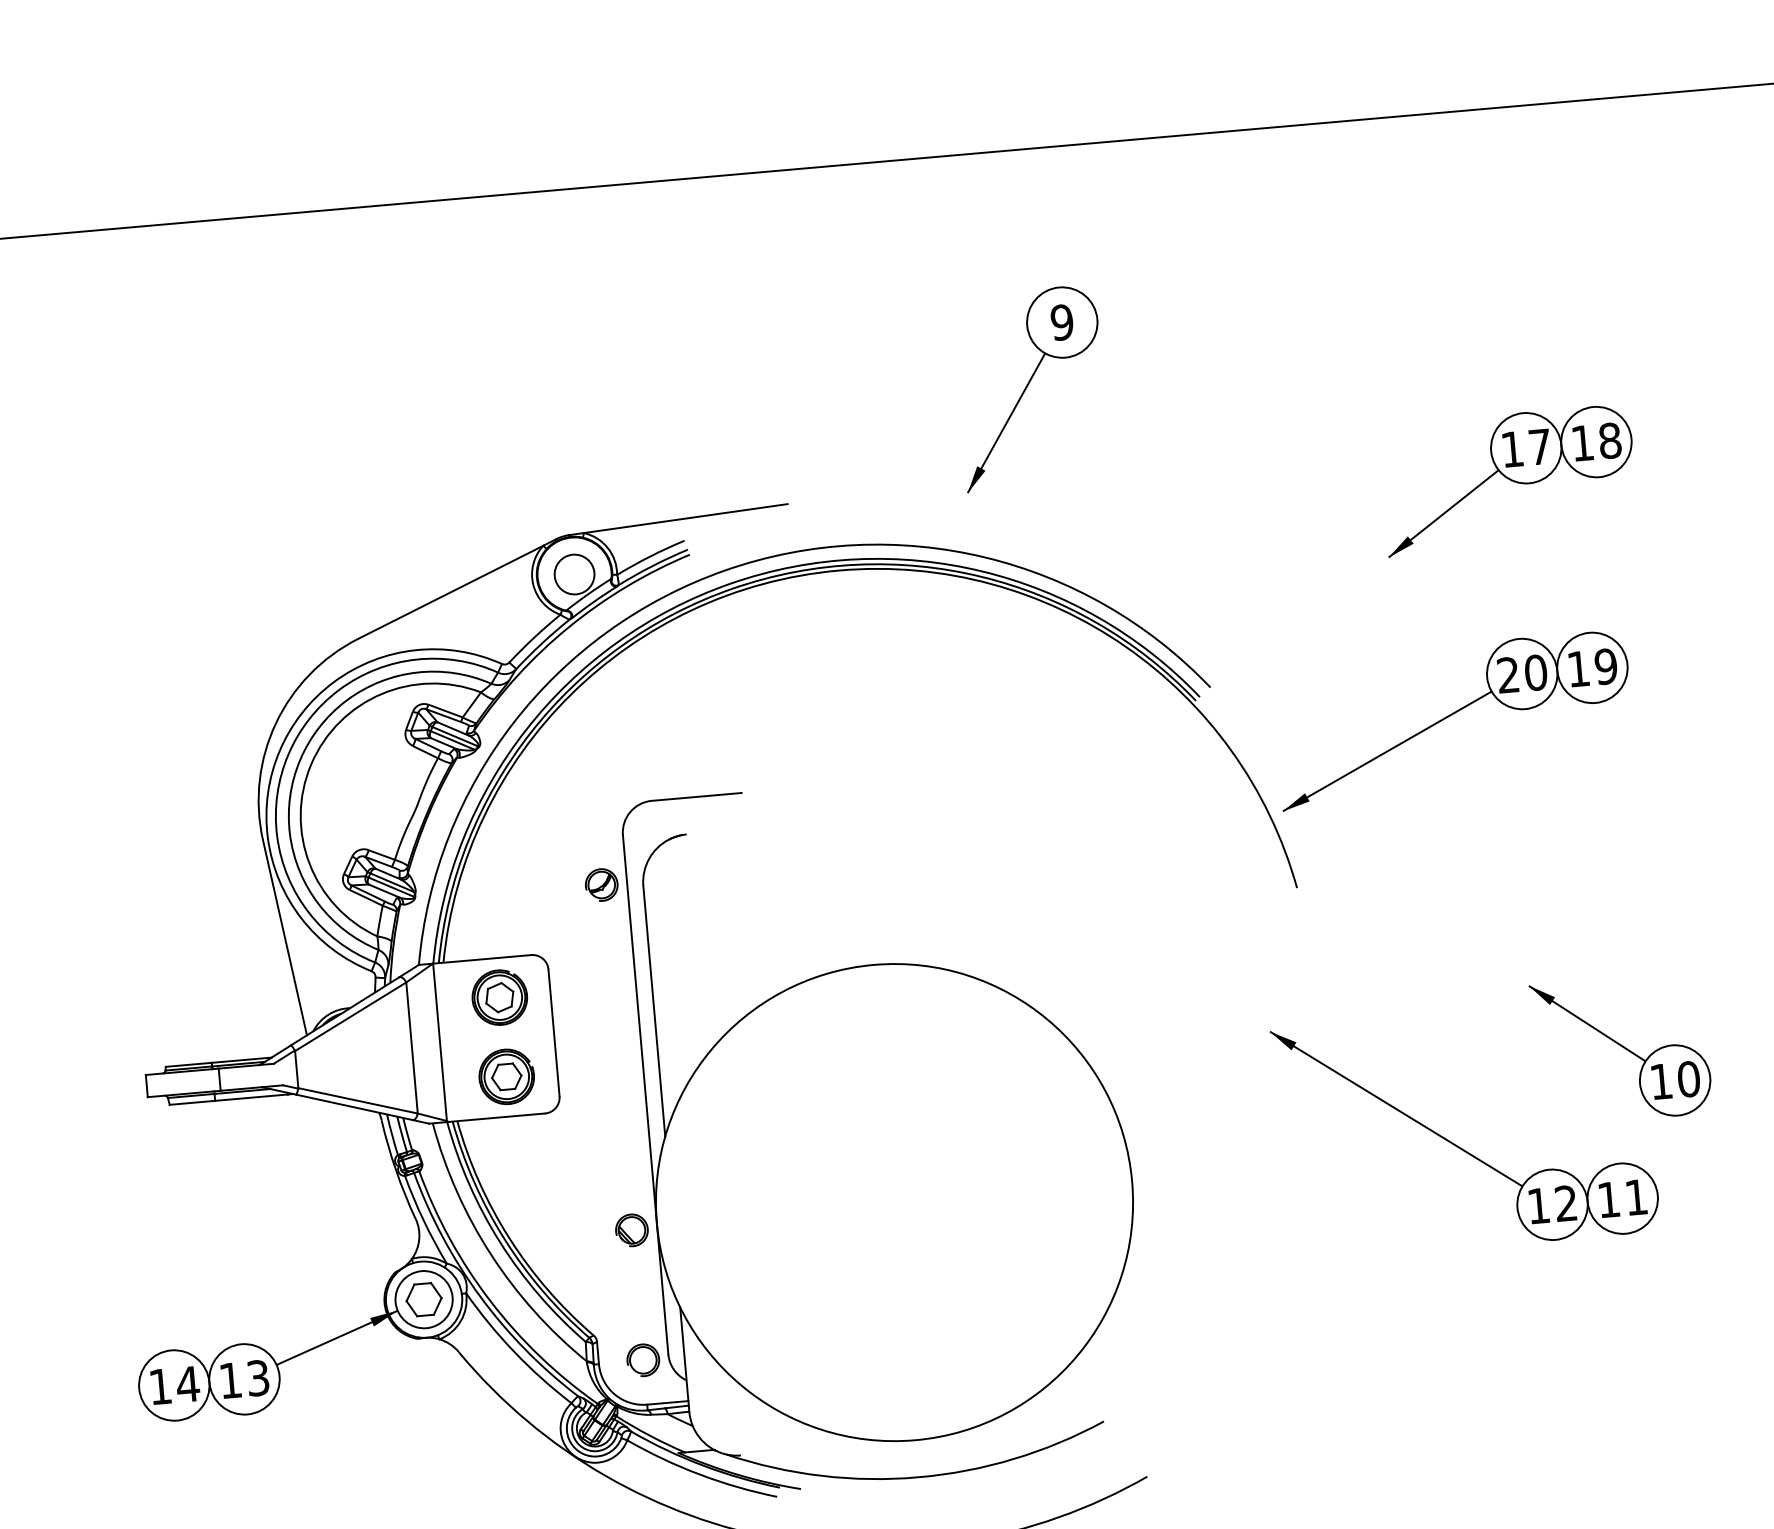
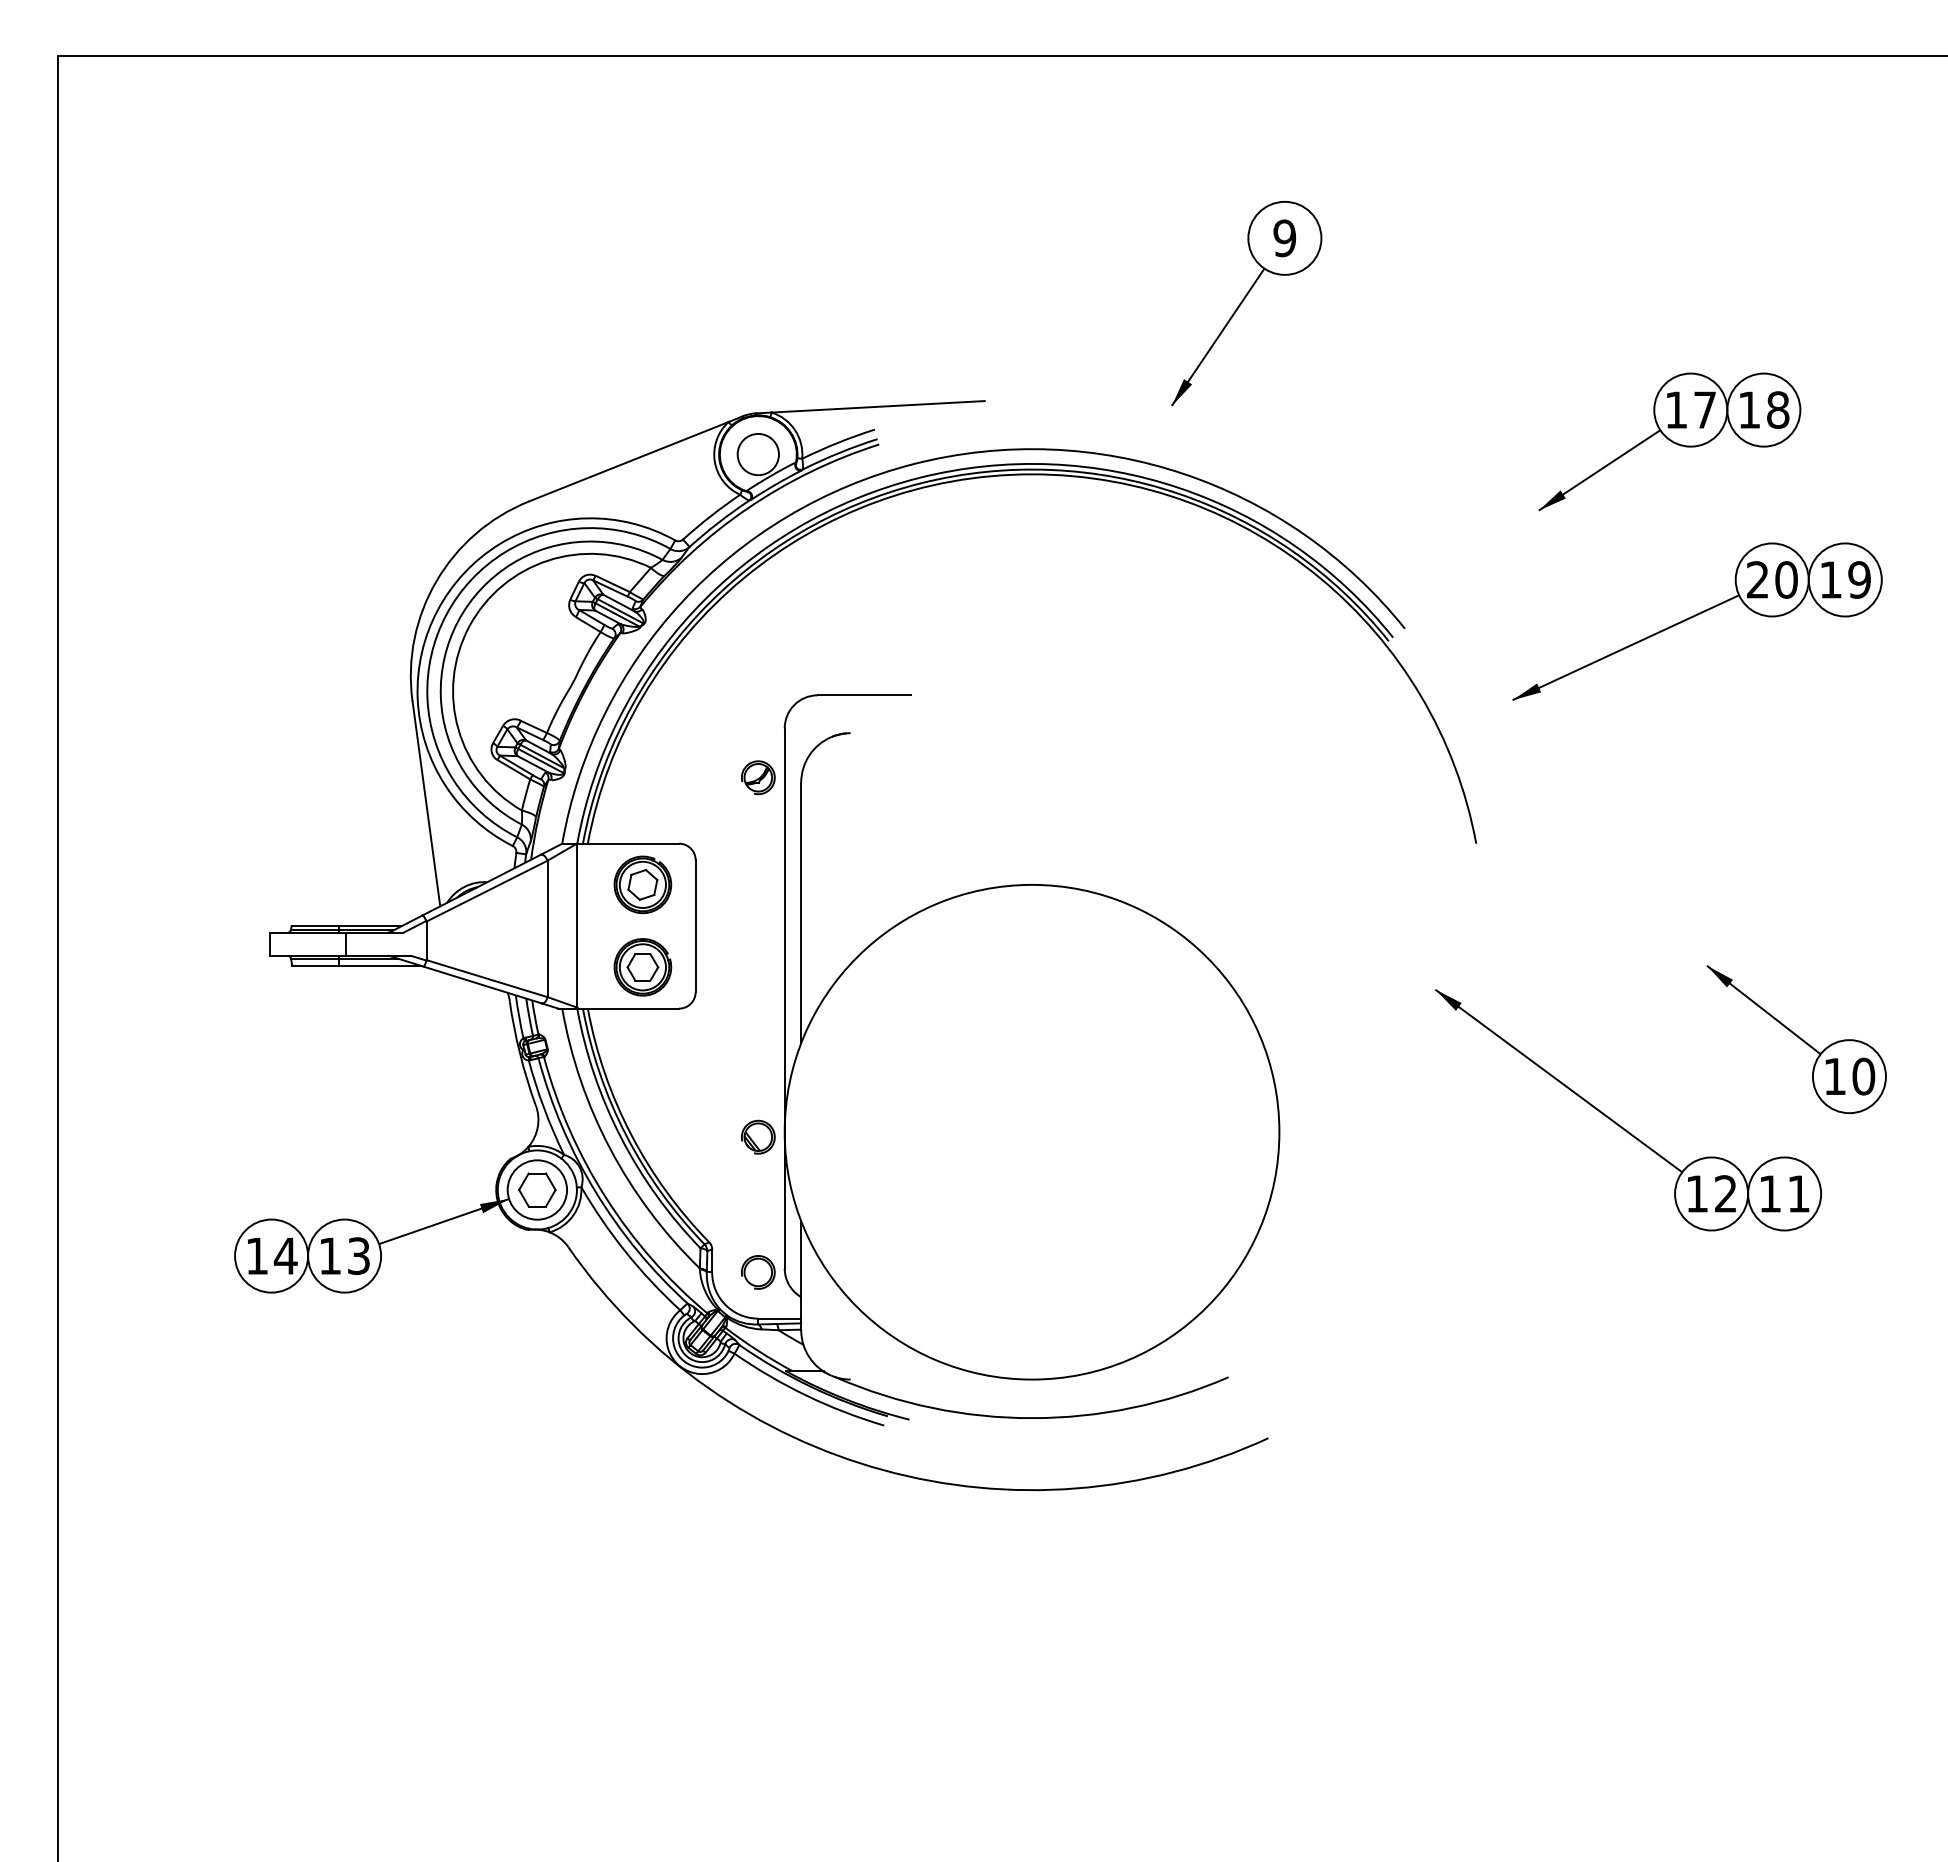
part: (1508, 480) -> (1669, 441), moved
part: (1453, 720) -> (1697, 621), moved

